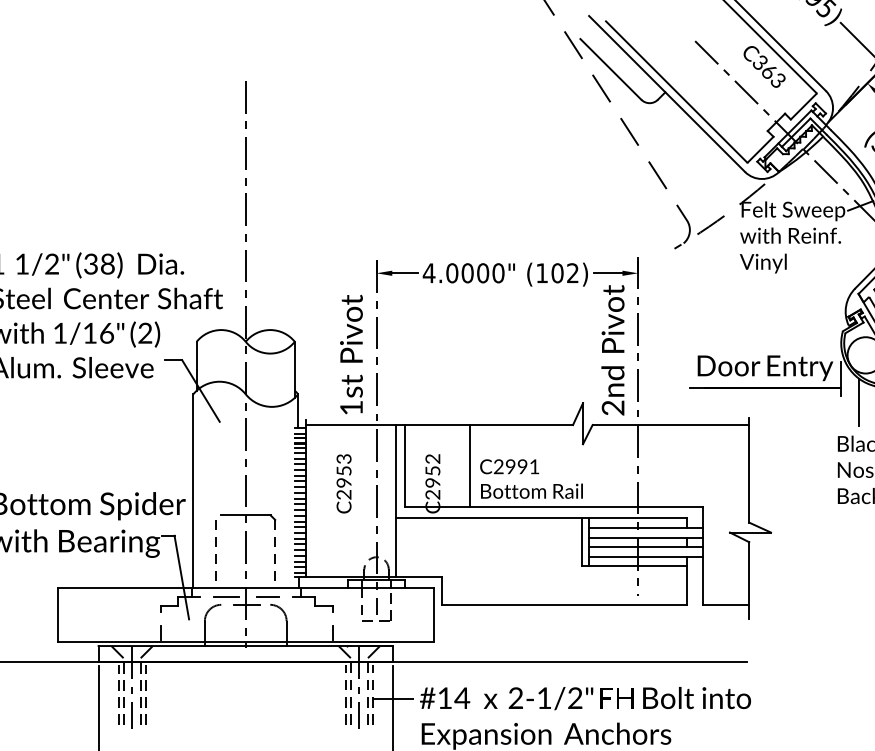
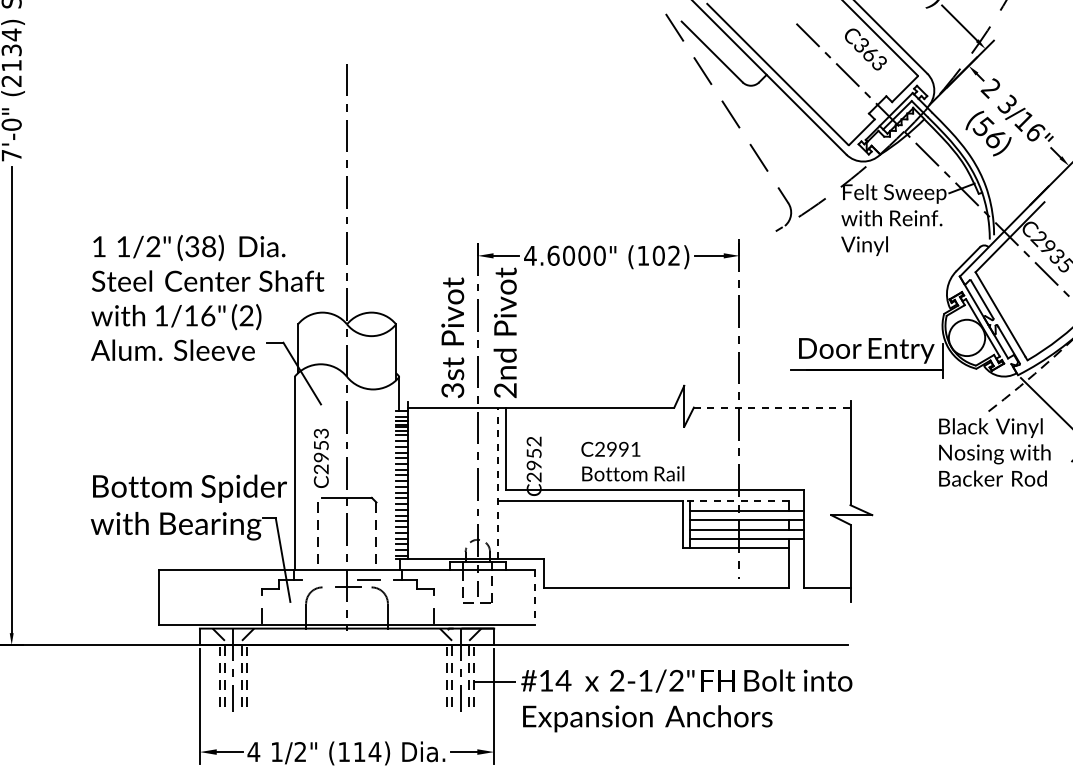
text: (452, 272) -> (553, 255), 4.0000" -> 4.6000"
text: (612, 349) -> (504, 332), moved
line: (859, 401) -> (960, 384), removed
text: (351, 407) -> (452, 390), 1st -> 3st
line: (671, 424) -> (772, 407), solid -> dashed
line: (470, 465) -> (571, 448), removed
text: (343, 482) -> (320, 457), moved
line: (396, 500) -> (497, 483), solid -> dashed
line: (634, 517) -> (735, 500), solid -> dashed
line: (226, 597) -> (327, 580), removed
line: (434, 615) -> (535, 598), solid -> dashed

